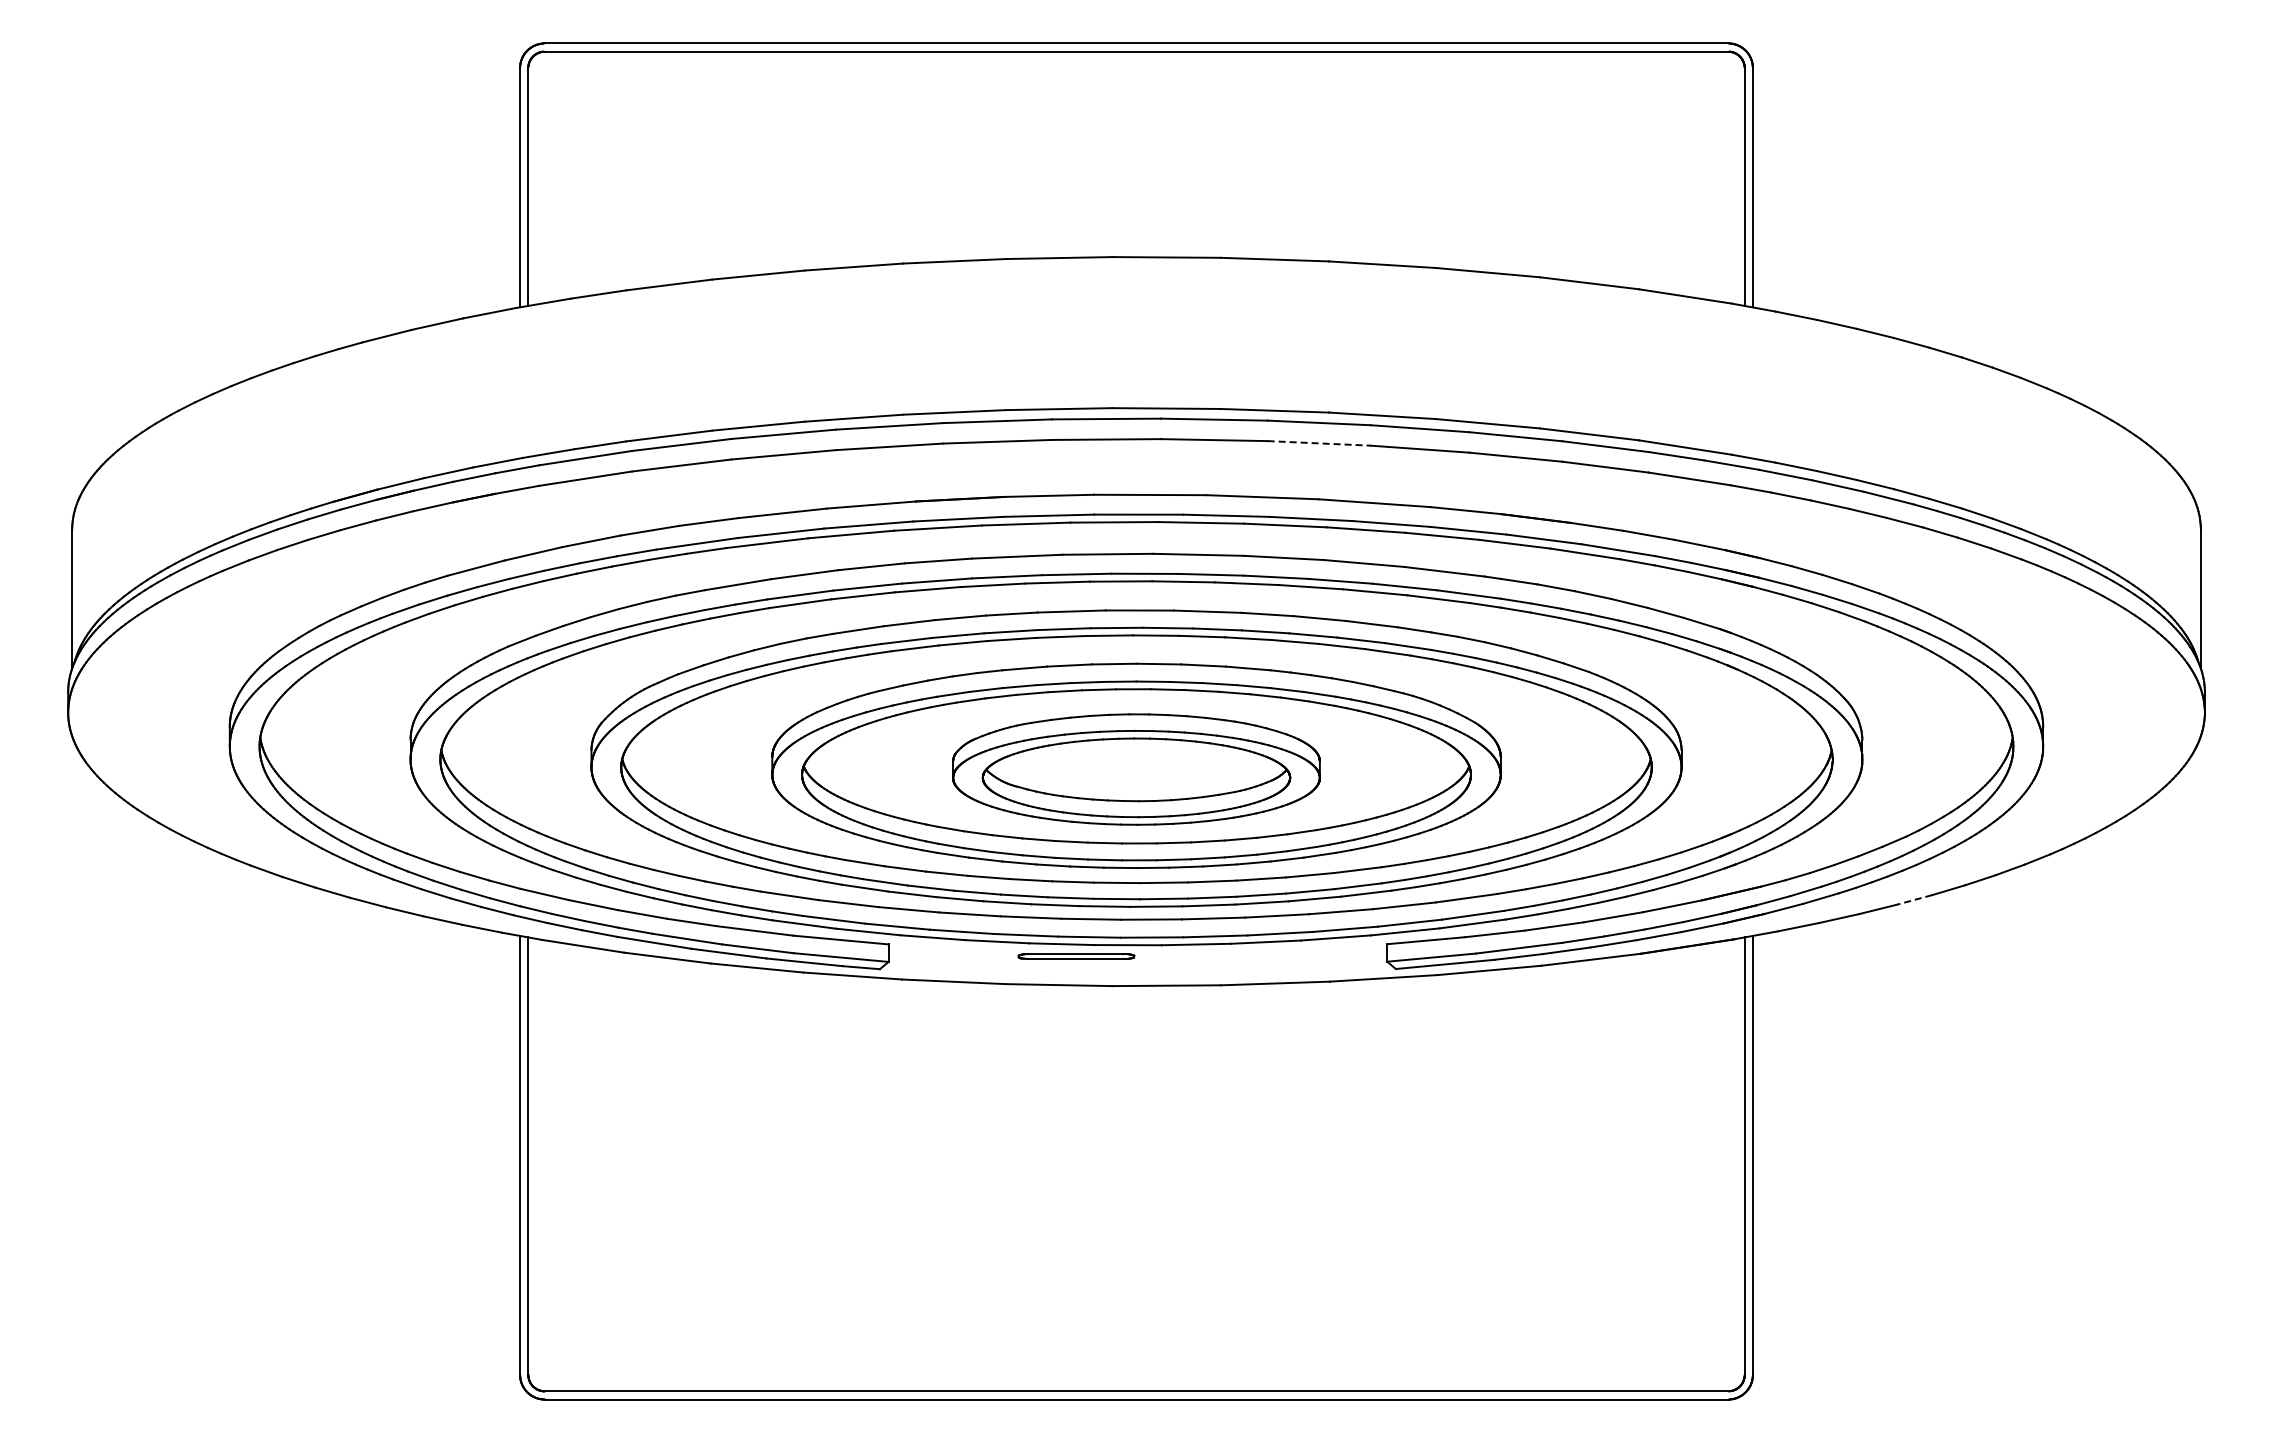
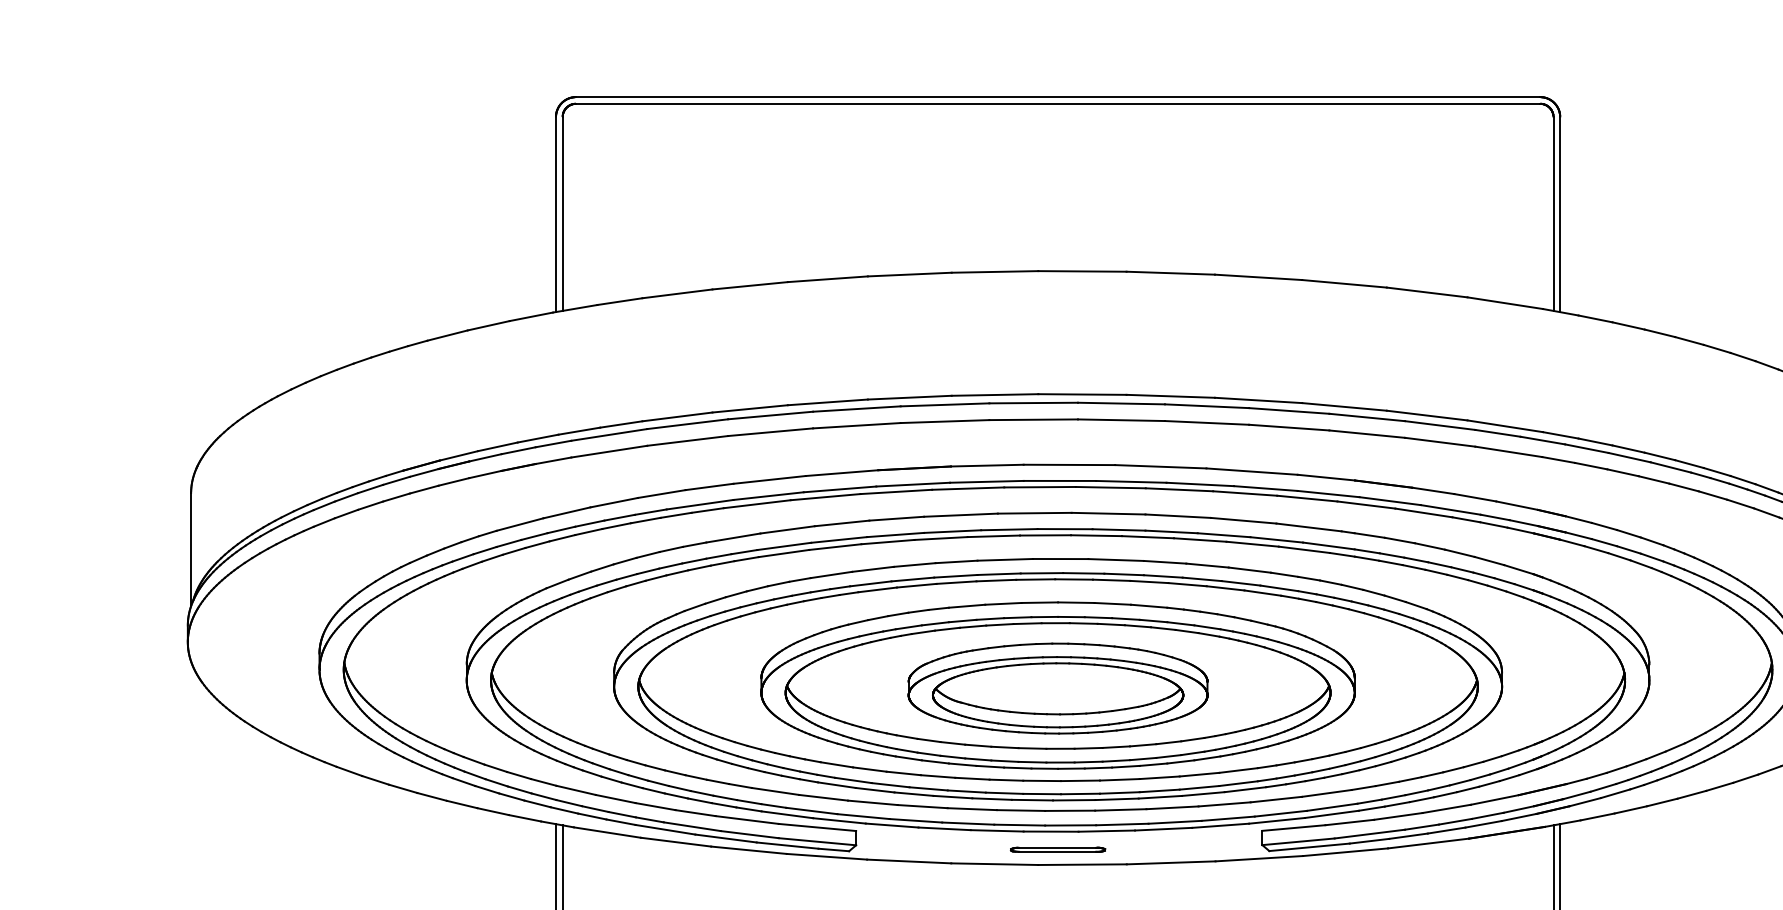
line: (1319, 443) -> (1207, 422), dashed -> solid
line: (1914, 900) -> (1691, 795), dashed -> solid
part: (1076, 956) -> (1058, 849), moved

